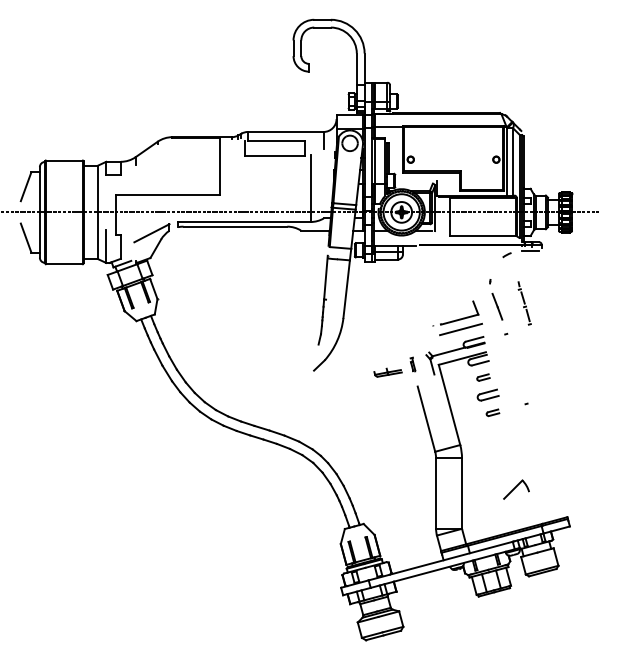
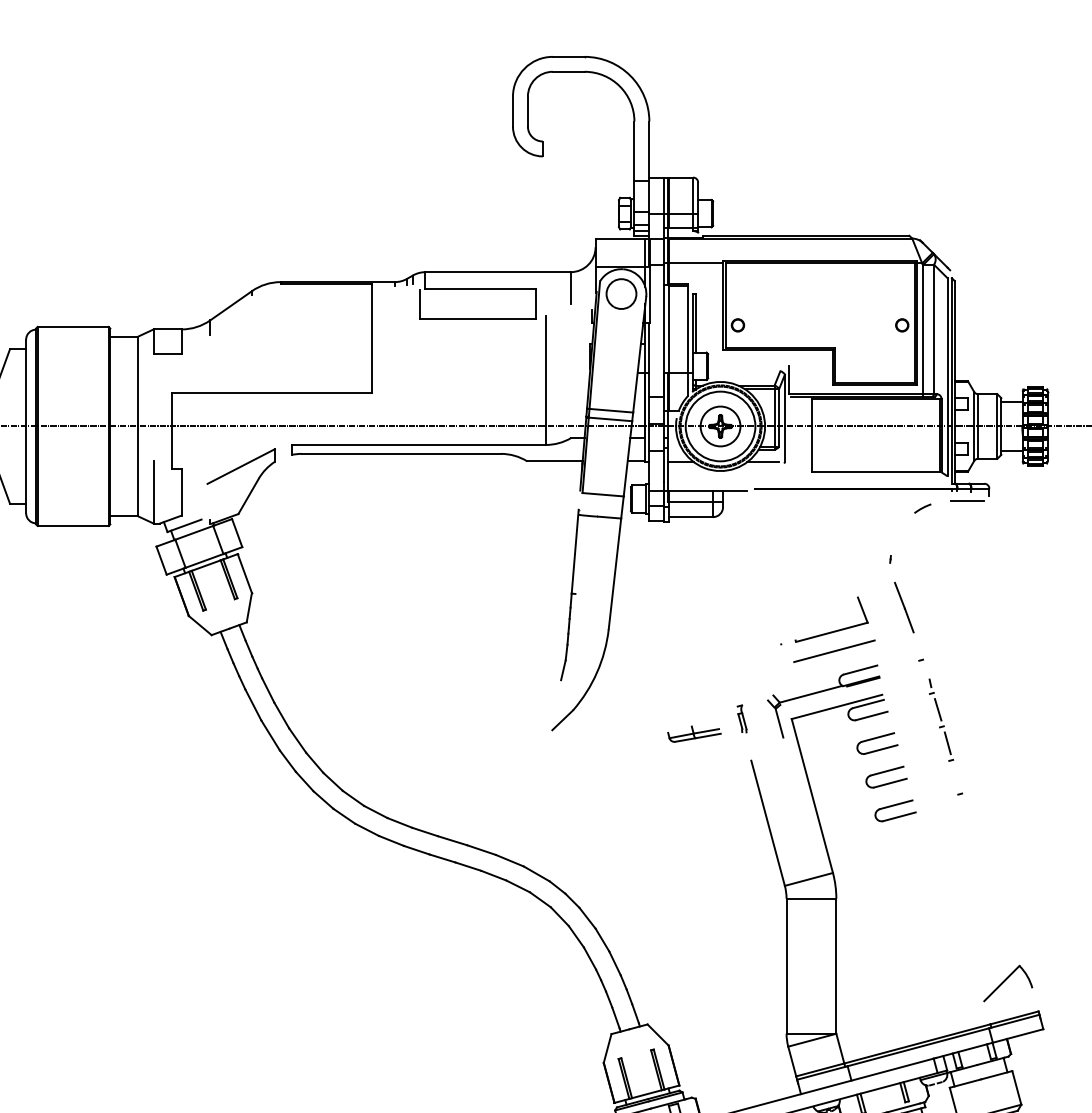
part: (524, 303) -> (940, 720), moved
part: (483, 377) -> (877, 743), size x1.67
part: (492, 412) -> (894, 810), size x1.67
part: (516, 489) -> (1008, 983), moved

